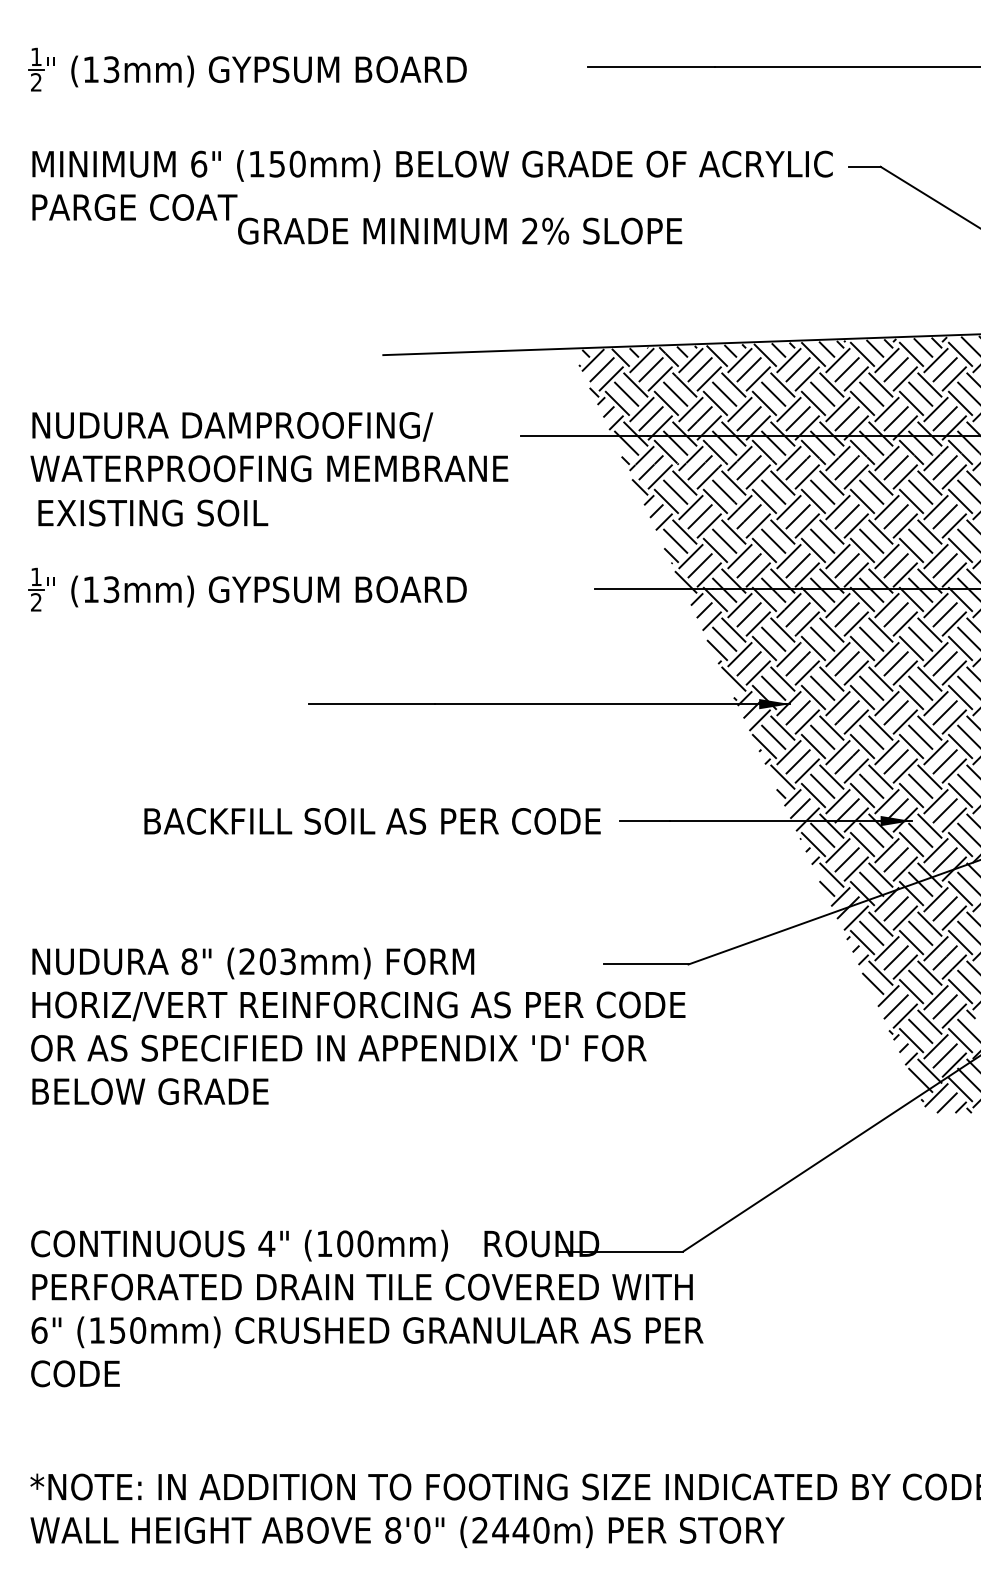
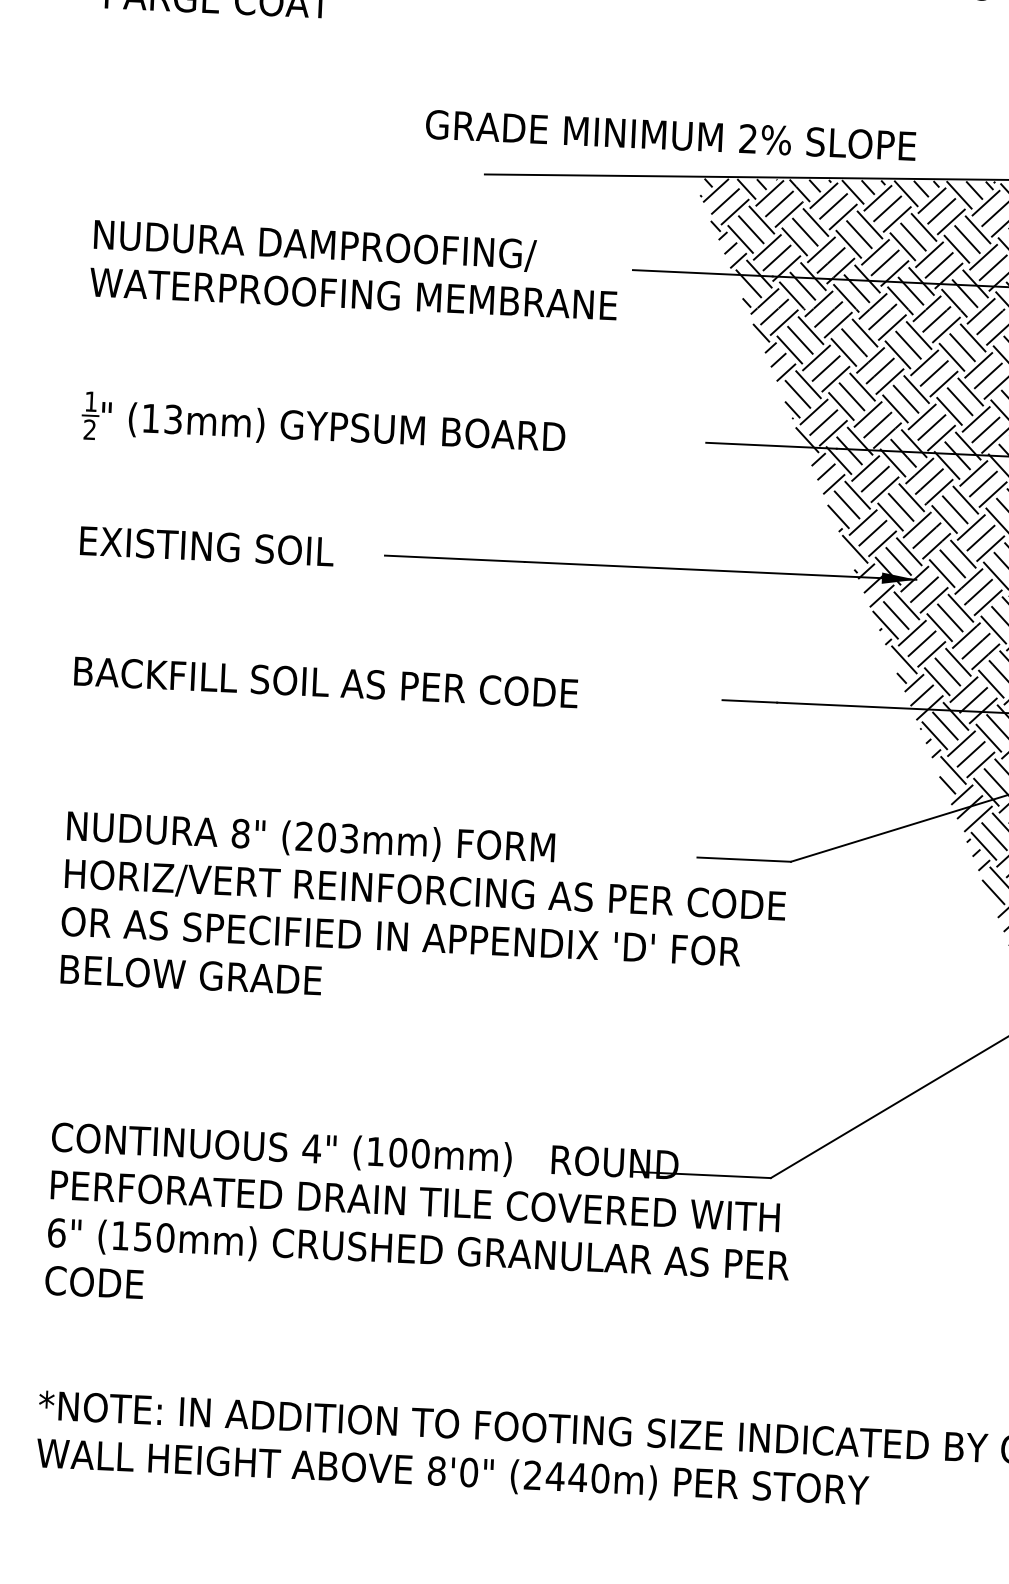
text: (460, 230) -> (671, 134), moved
text: (153, 512) -> (207, 545), moved
text: (372, 821) -> (326, 682), moved

